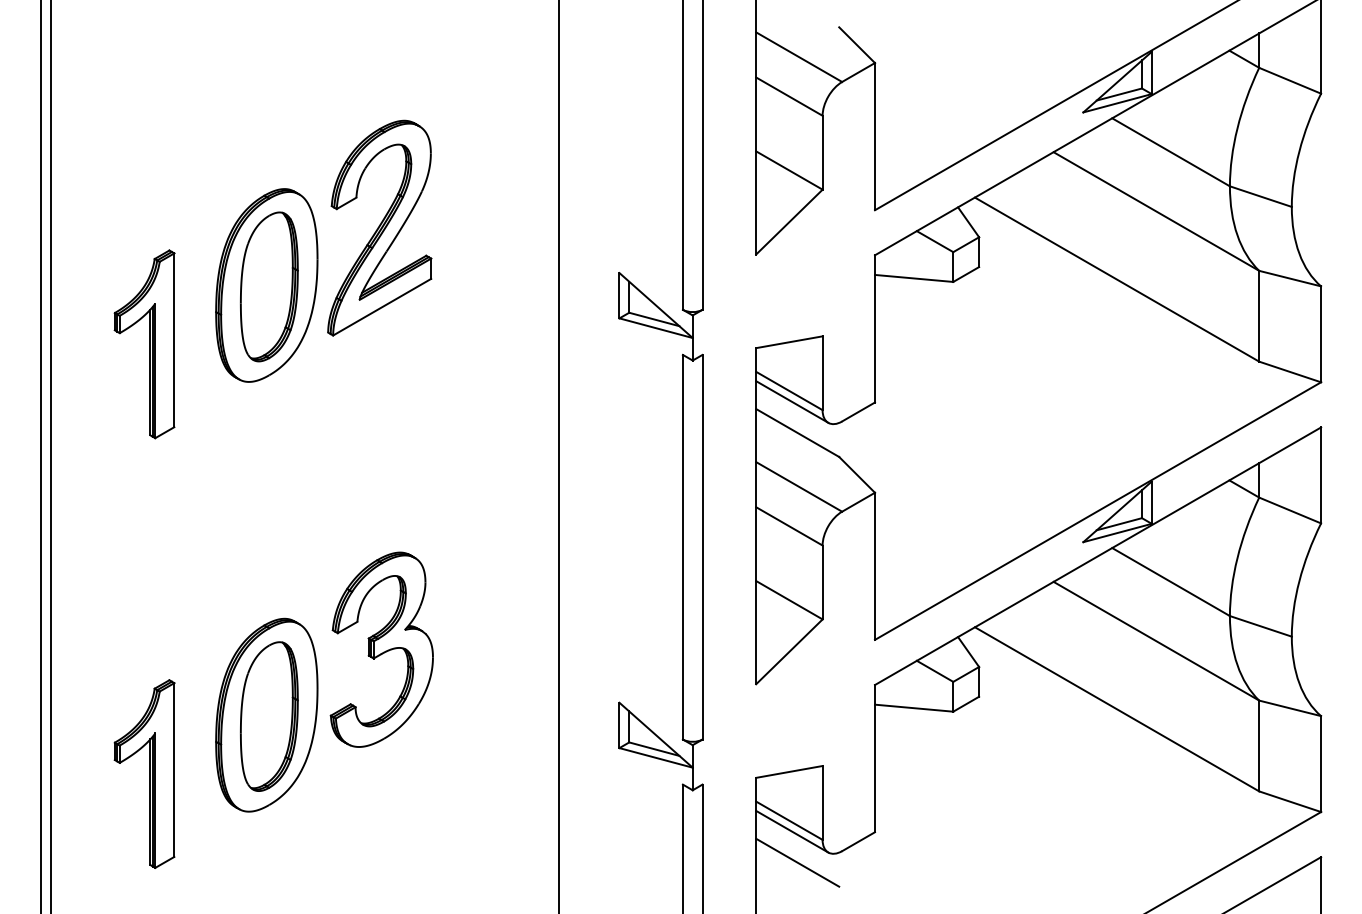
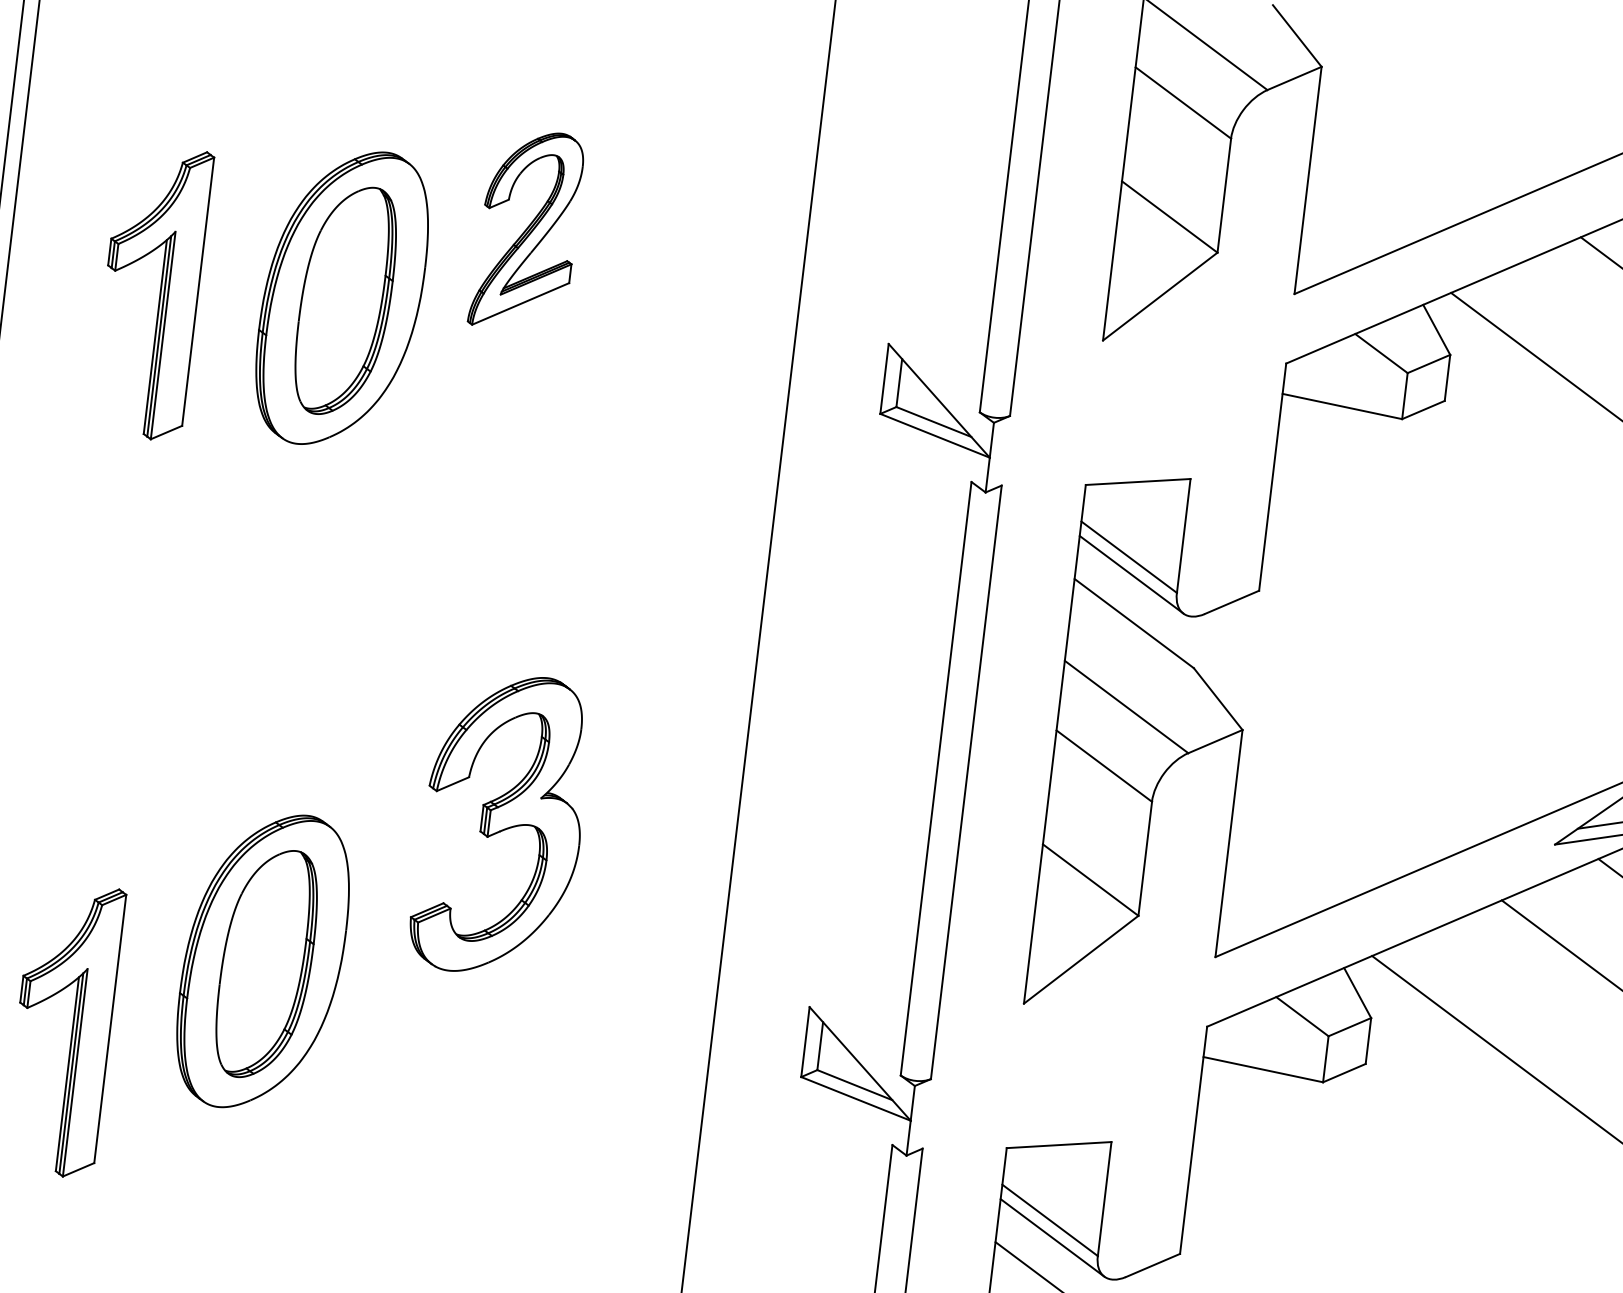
part: (379, 227) -> (526, 229), size x0.6
part: (144, 344) -> (151, 292), moved
part: (381, 649) -> (501, 824), moved

